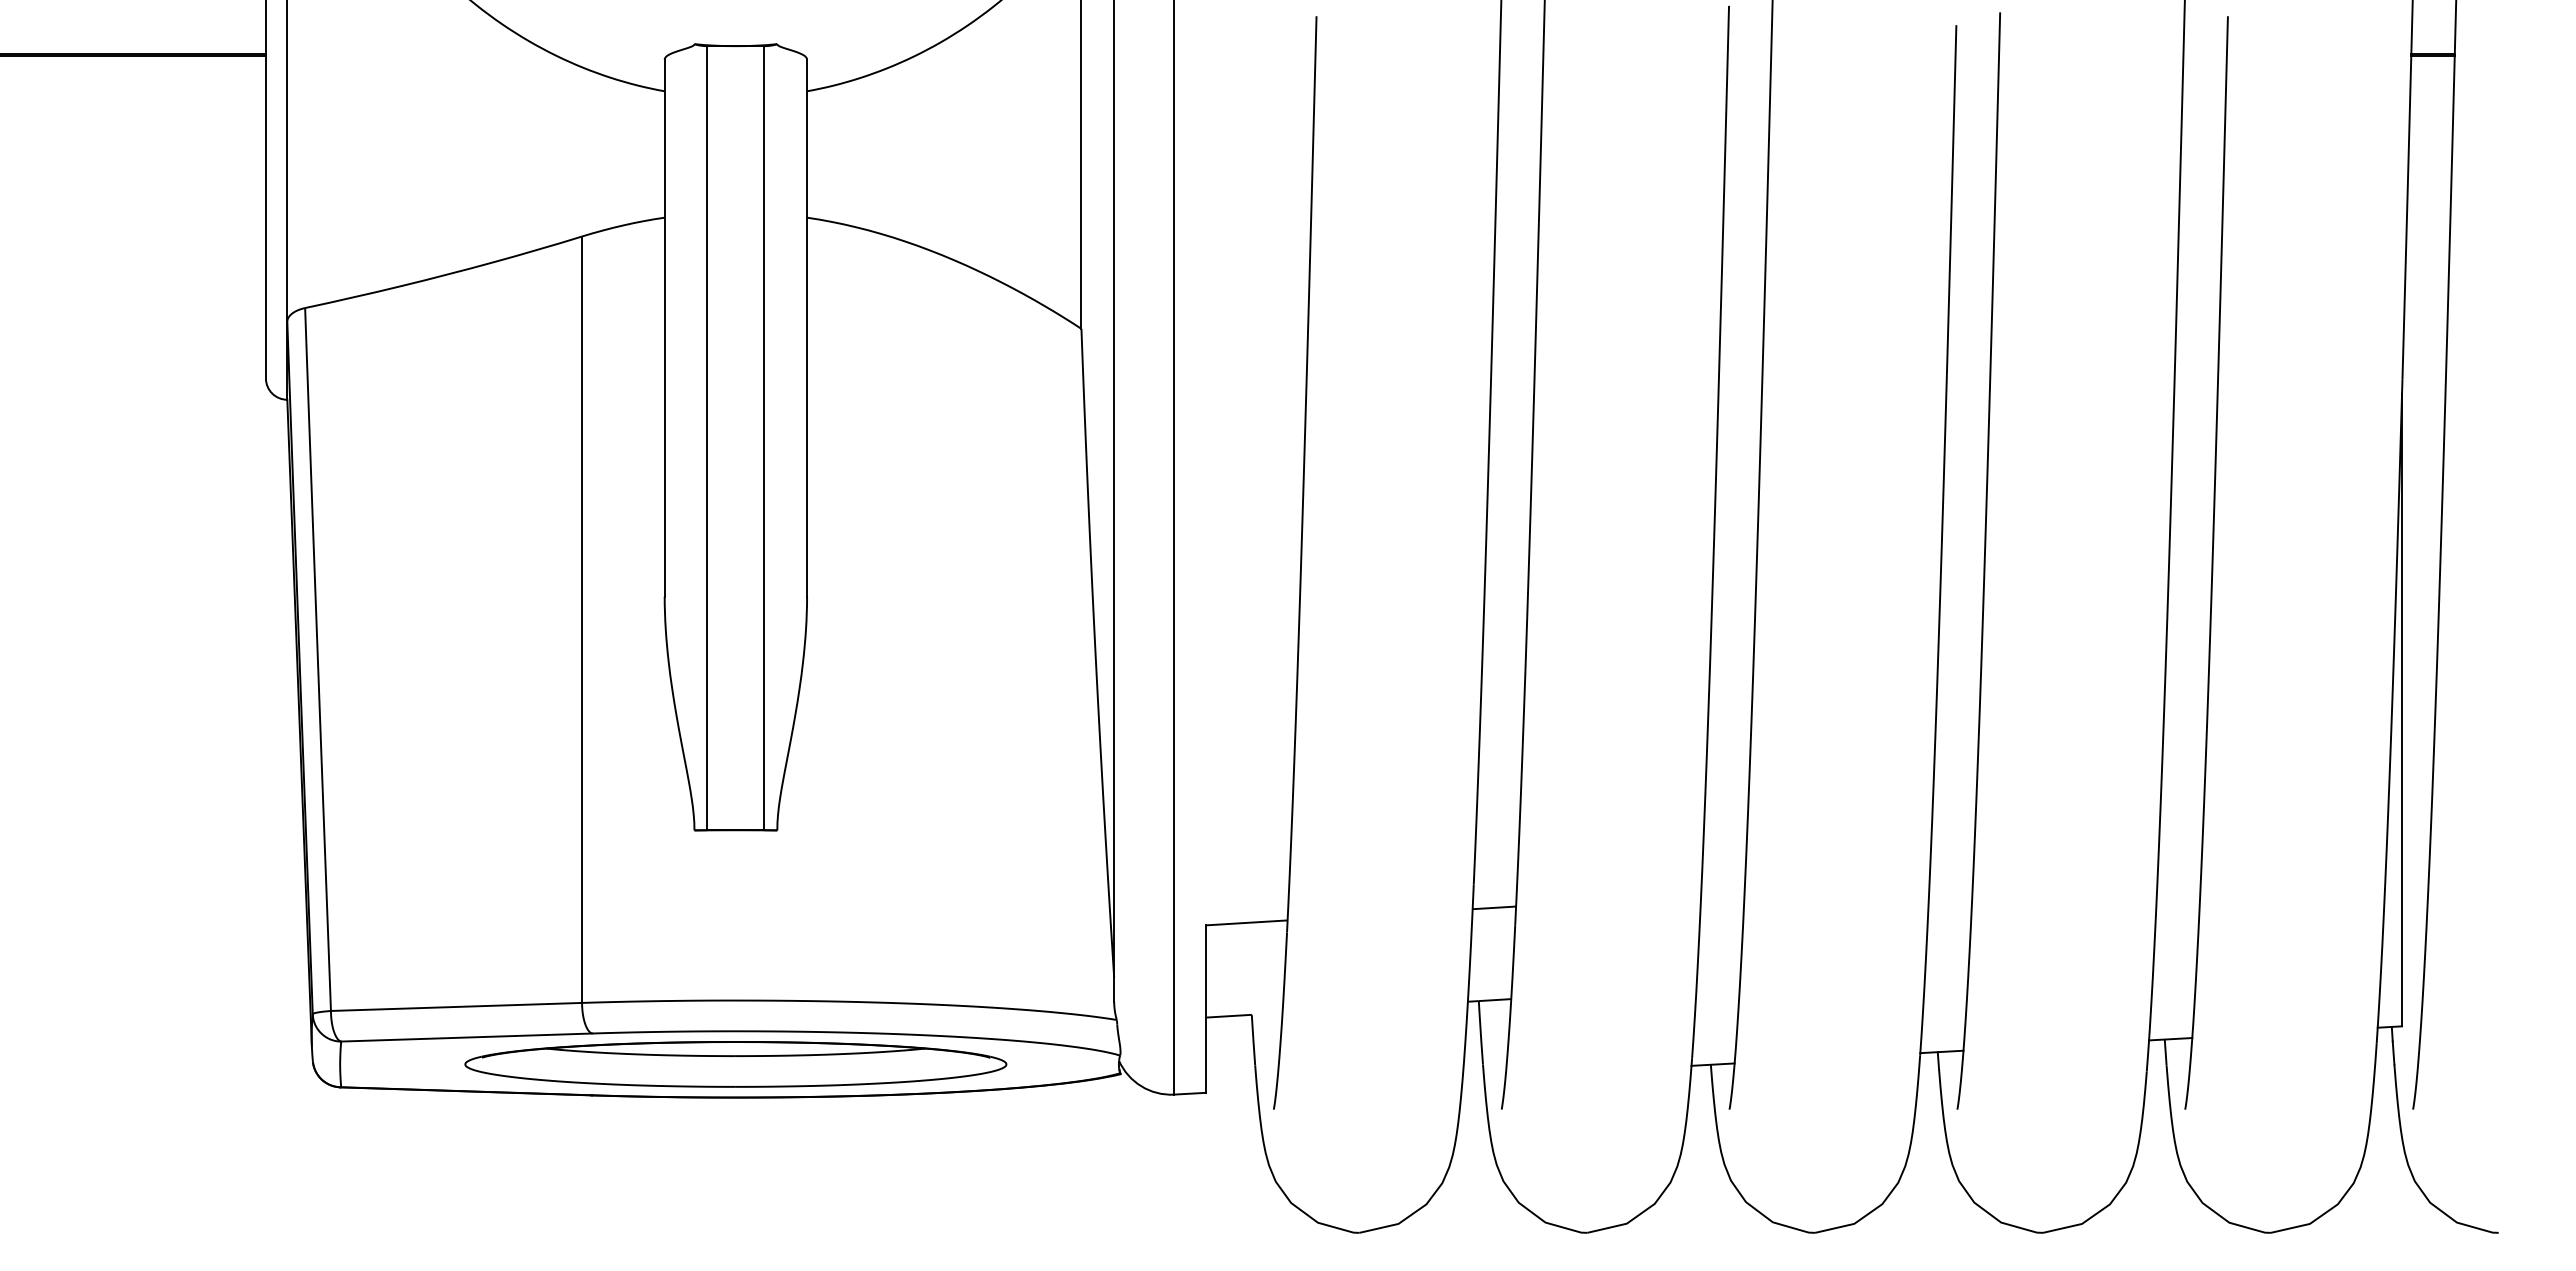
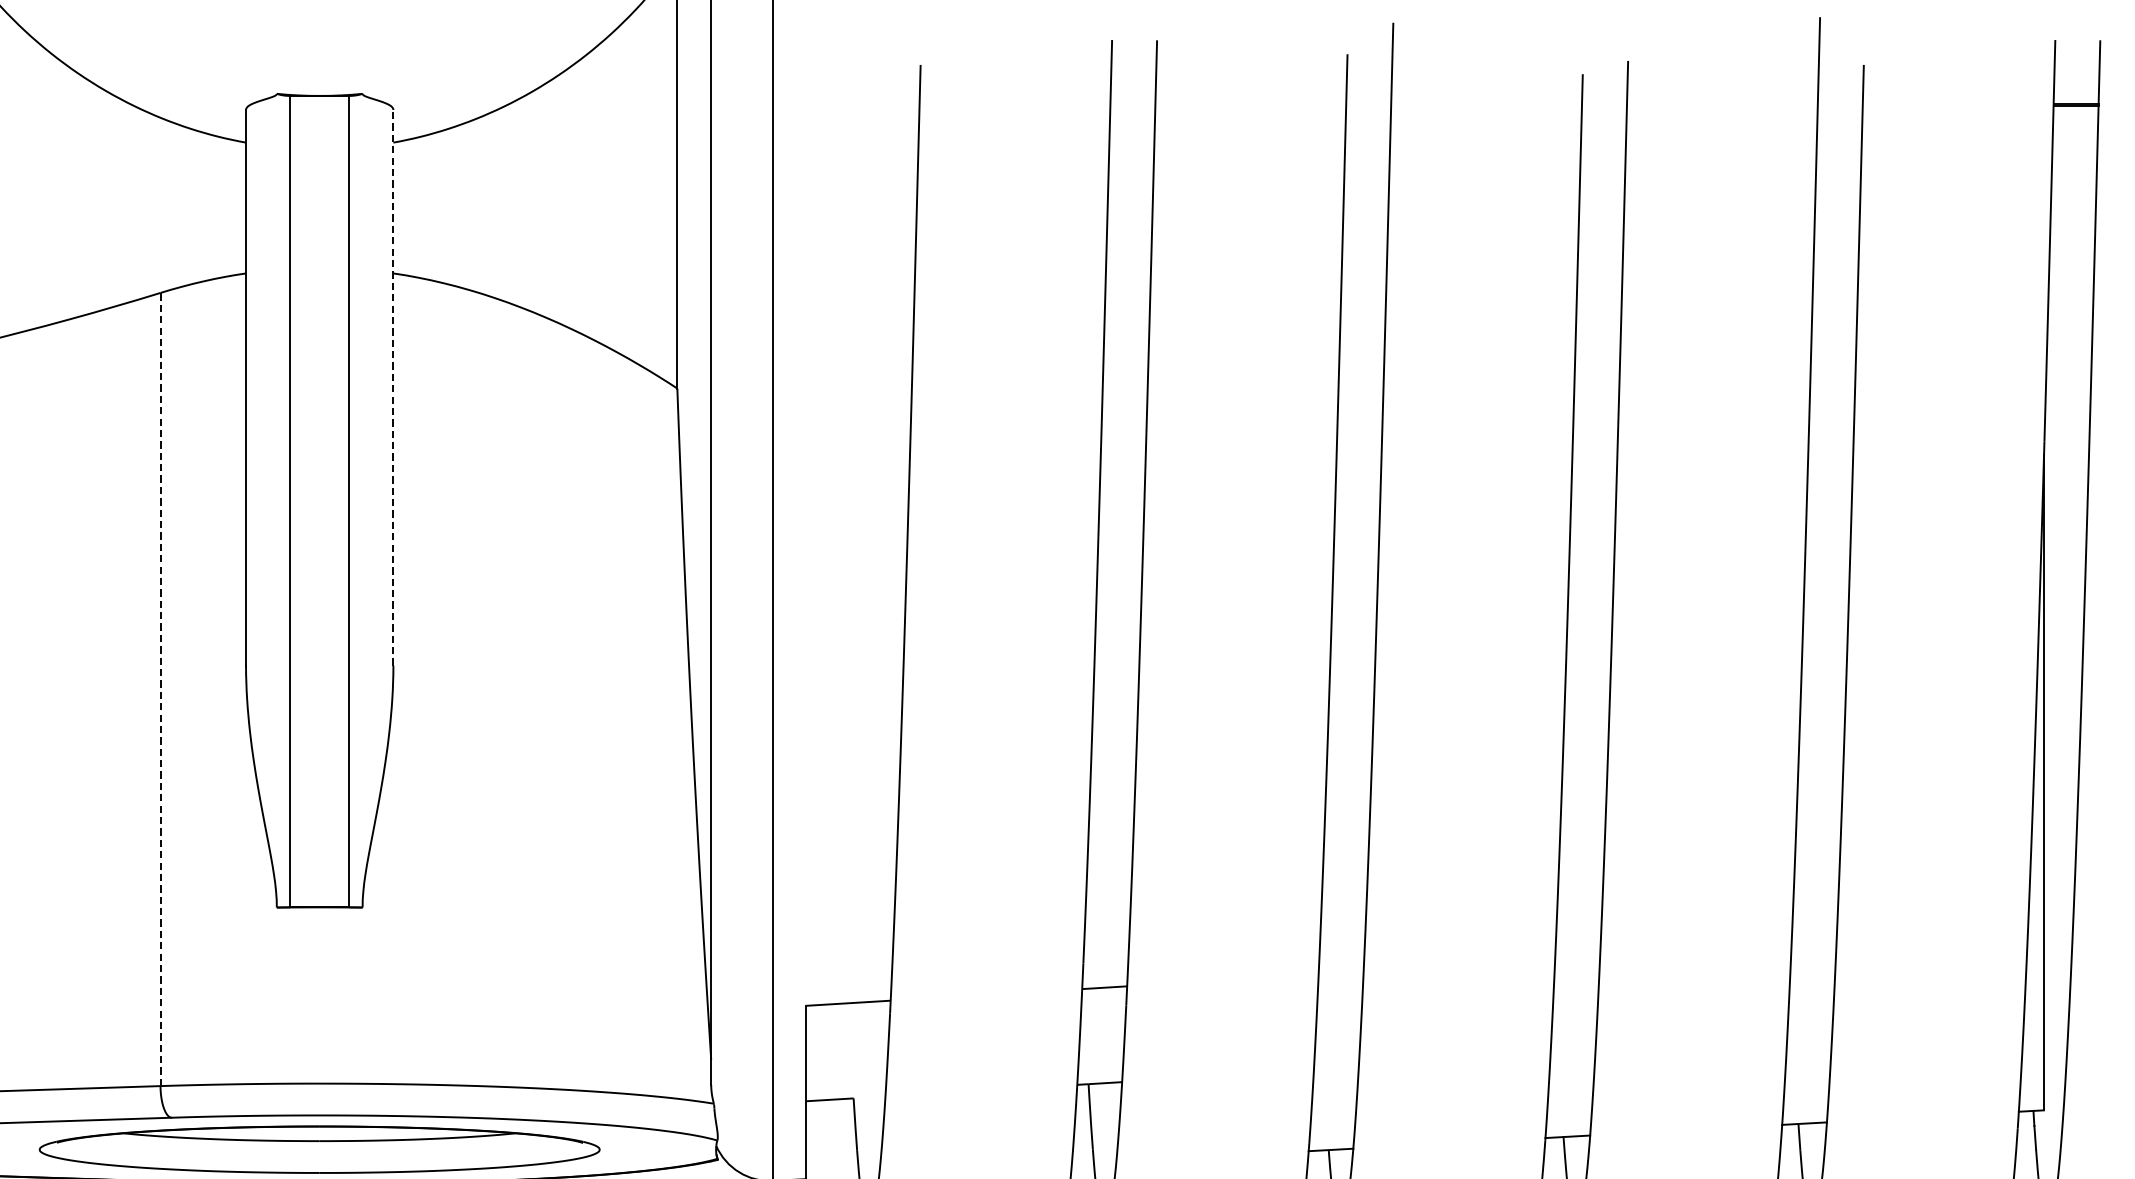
line: (807, 327) -> (393, 387), solid -> dashed
line: (582, 619) -> (160, 689), solid -> dashed

